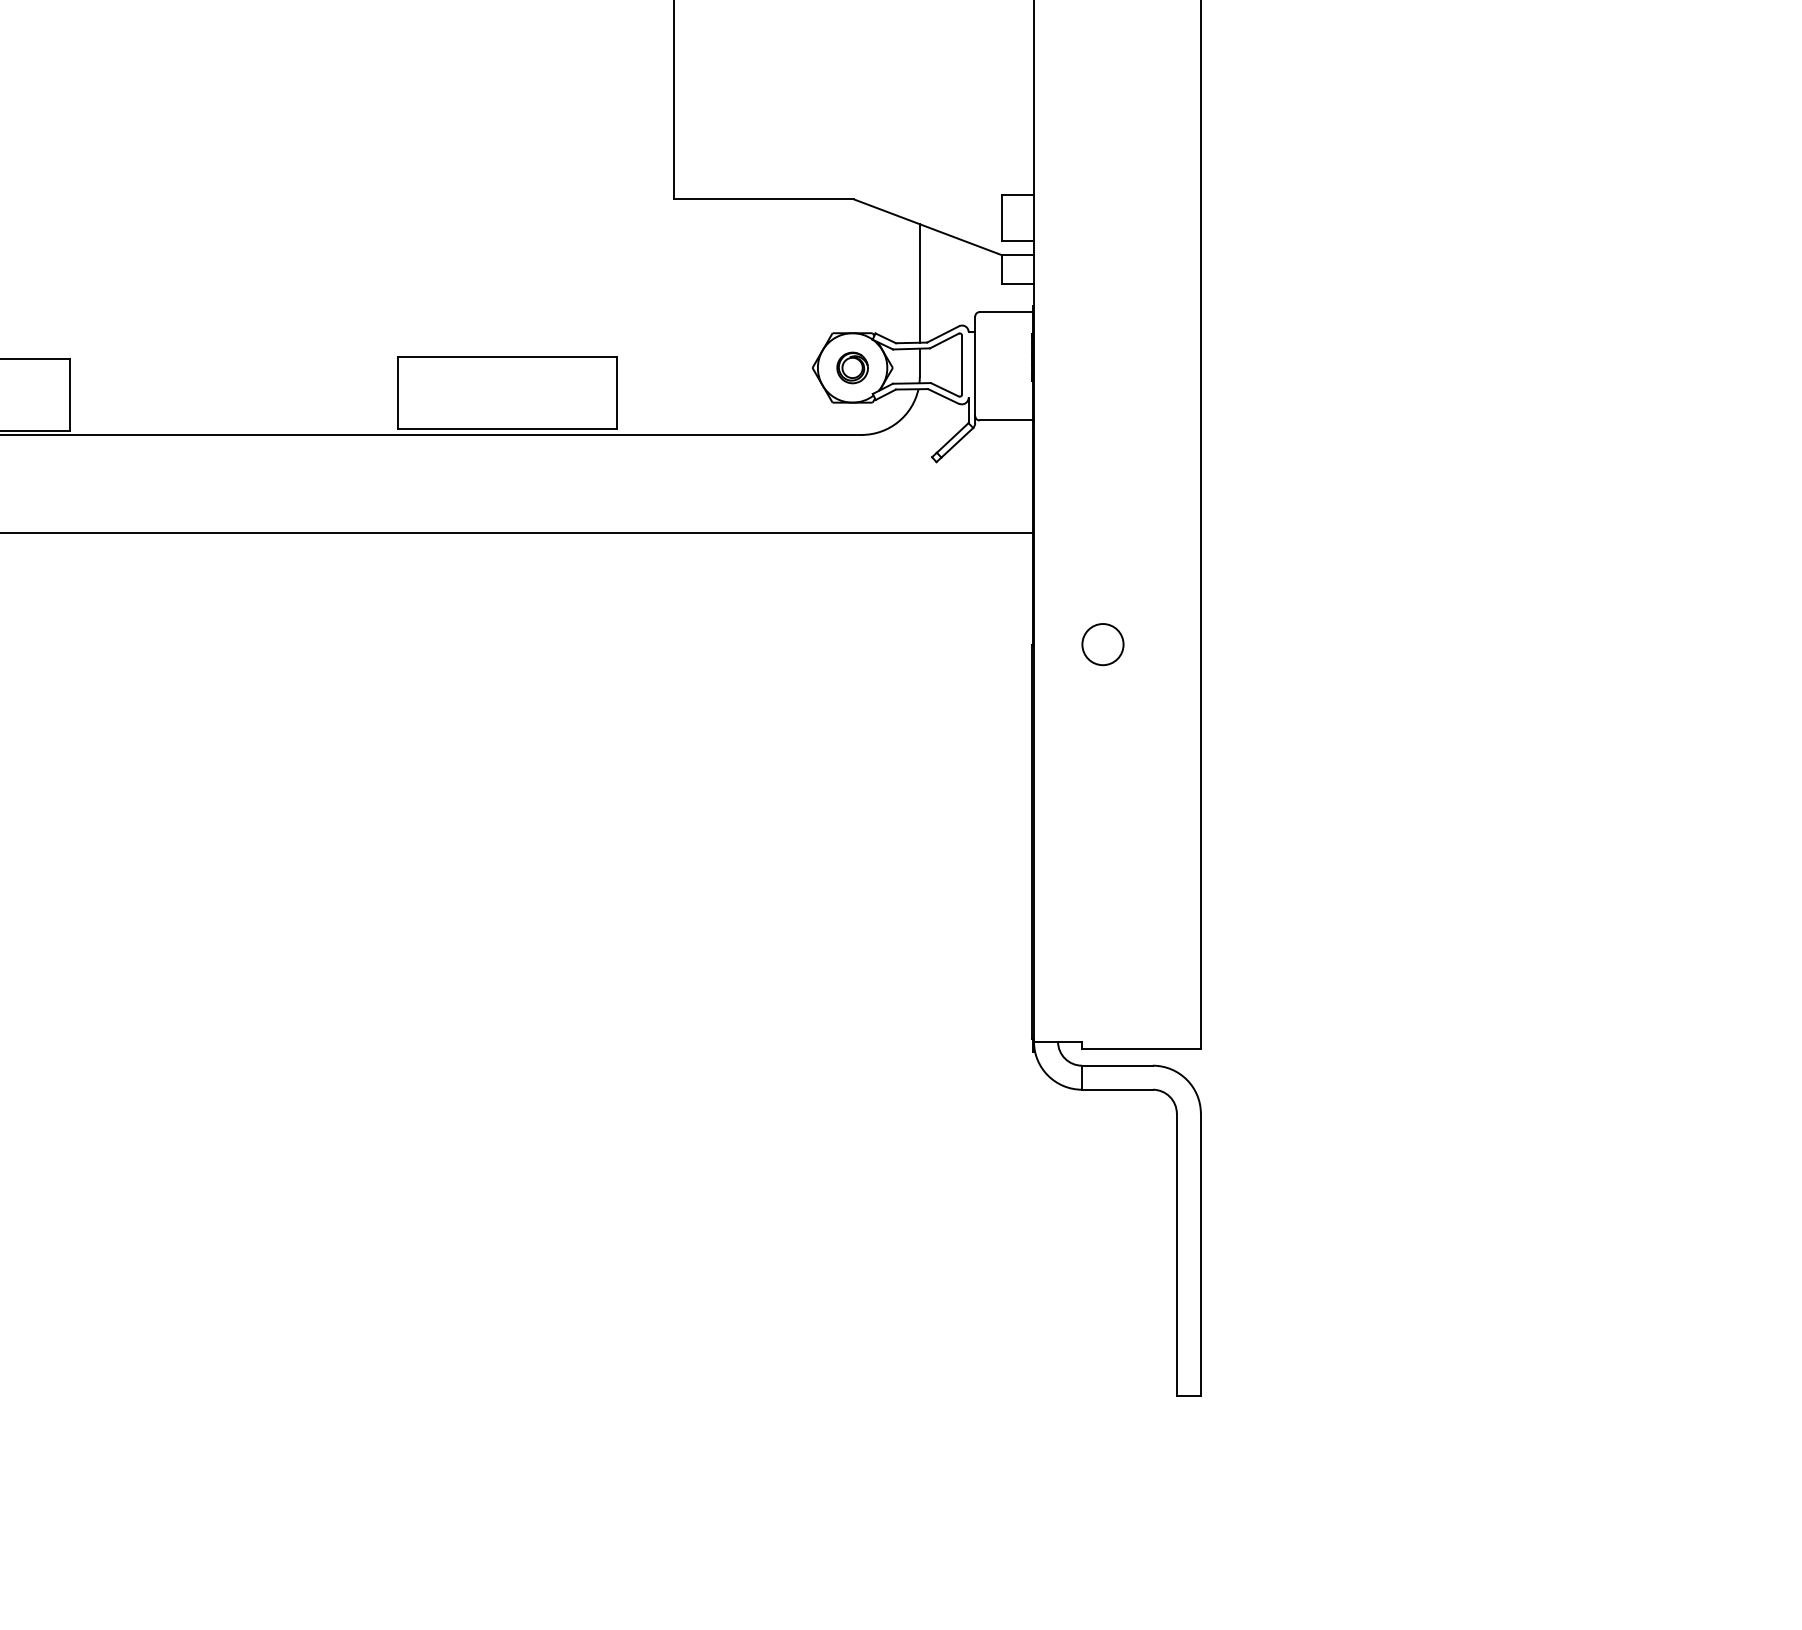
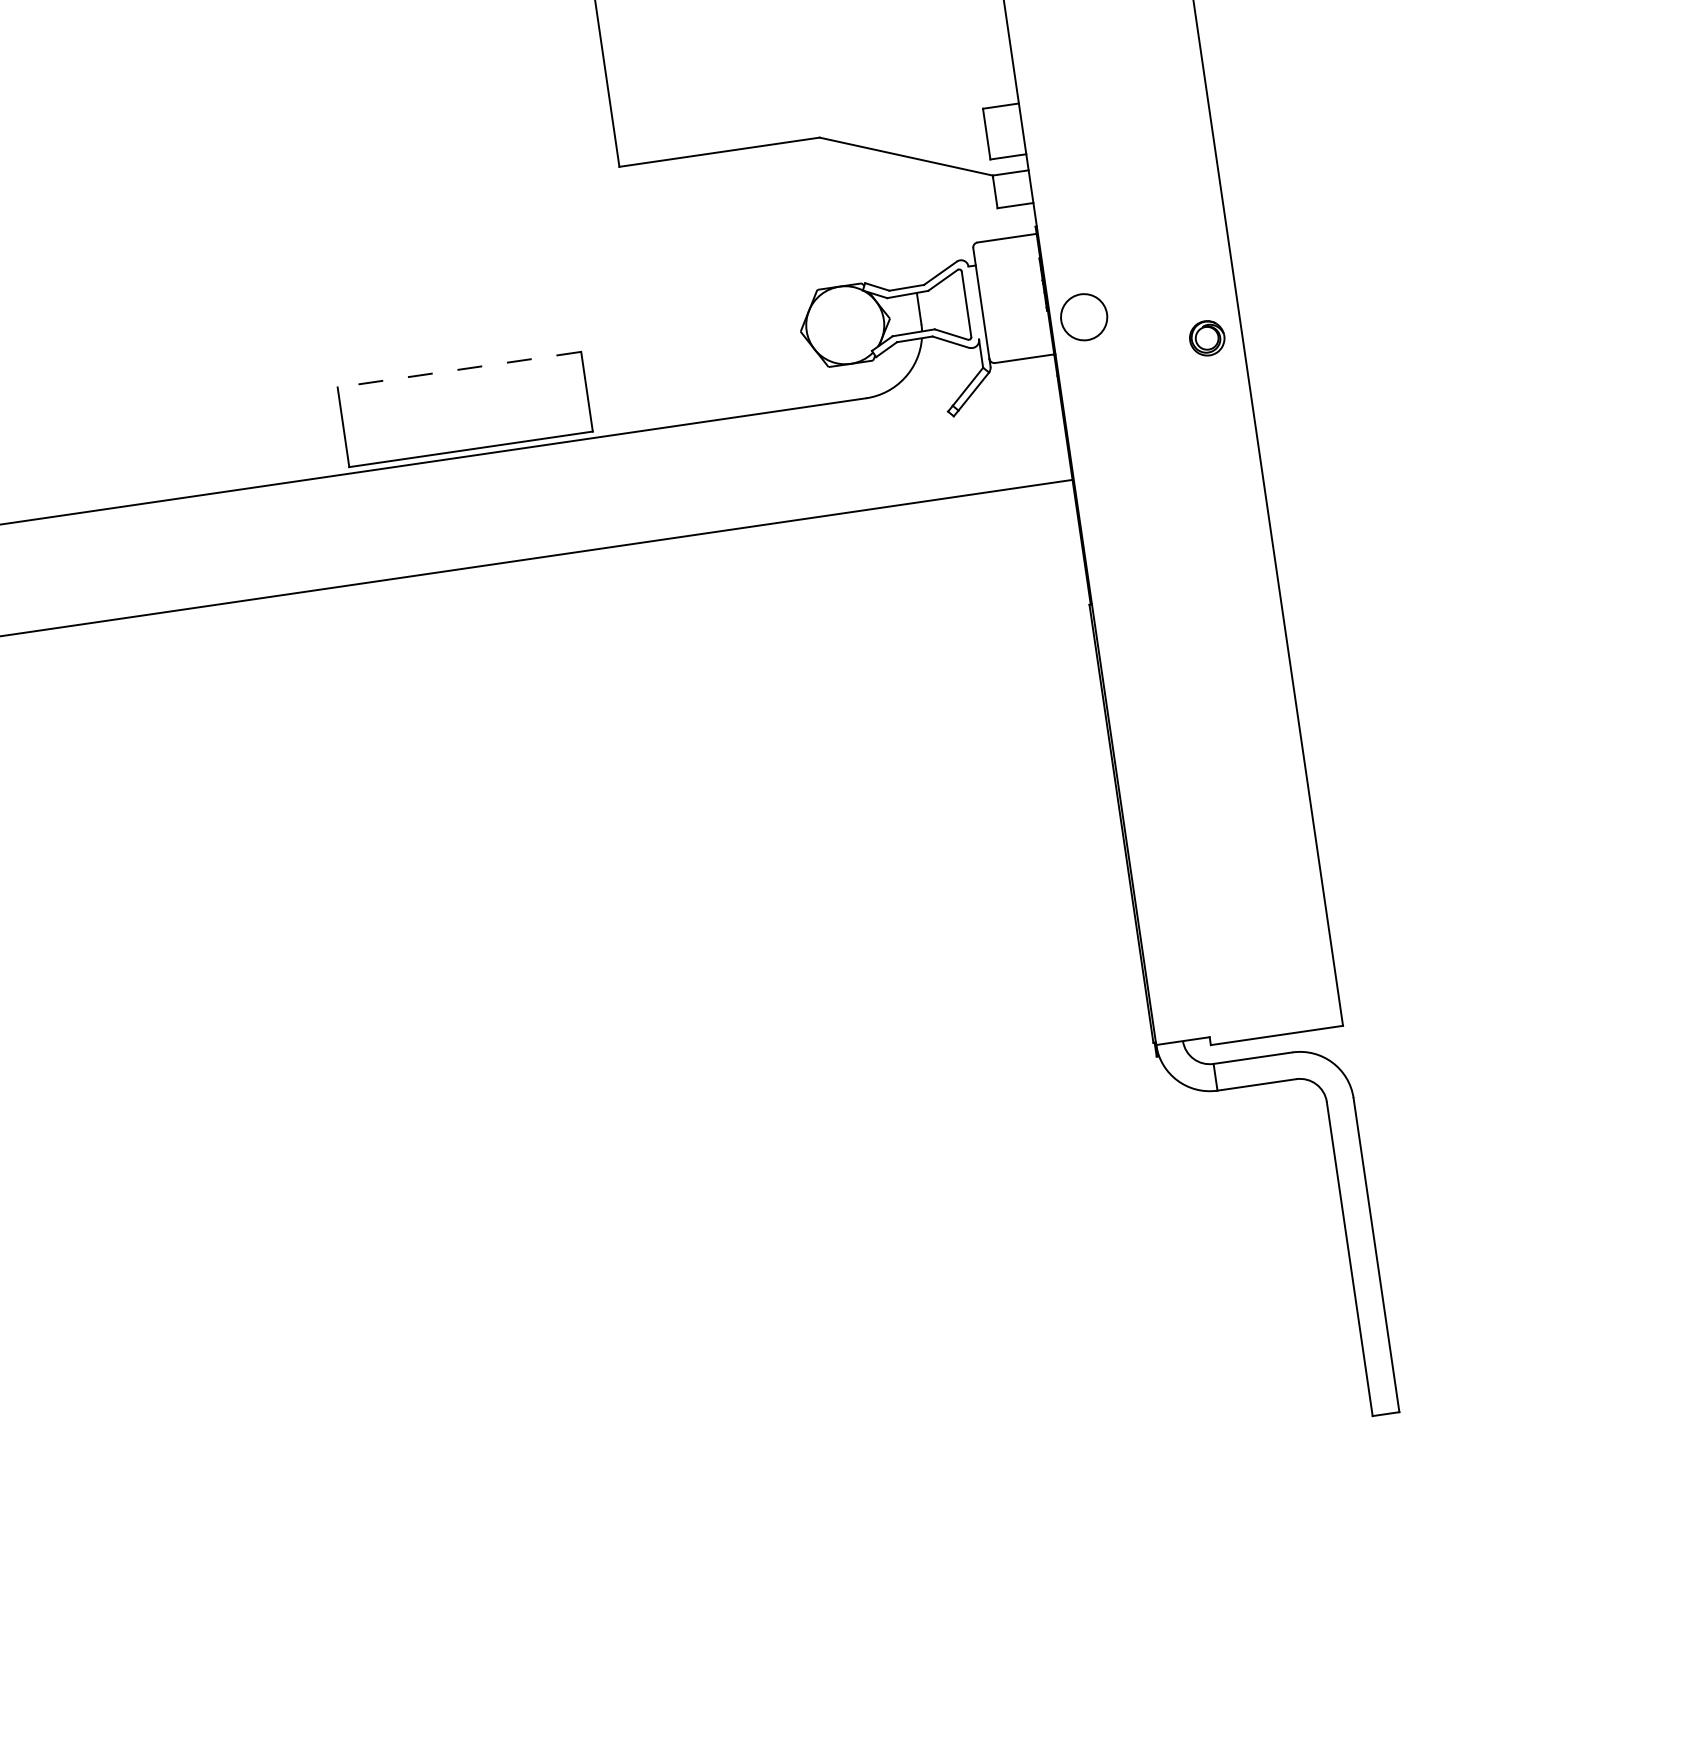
line: (919, 283) -> (905, 220), removed
line: (507, 357) -> (459, 369), solid -> dashed
part: (852, 367) -> (1206, 337), moved
circle: (1102, 644) -> (1083, 317), moved

